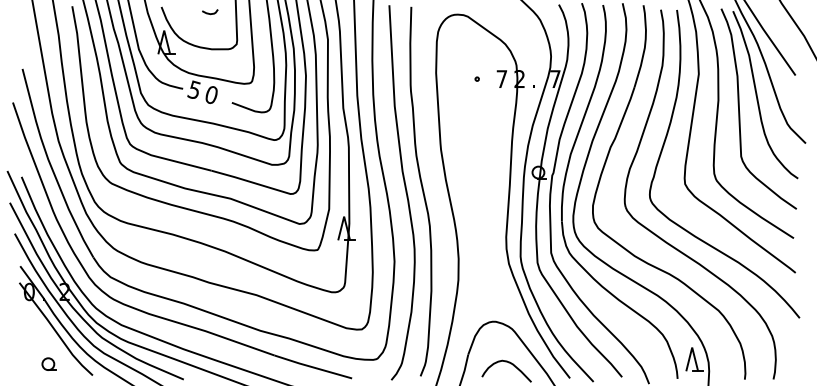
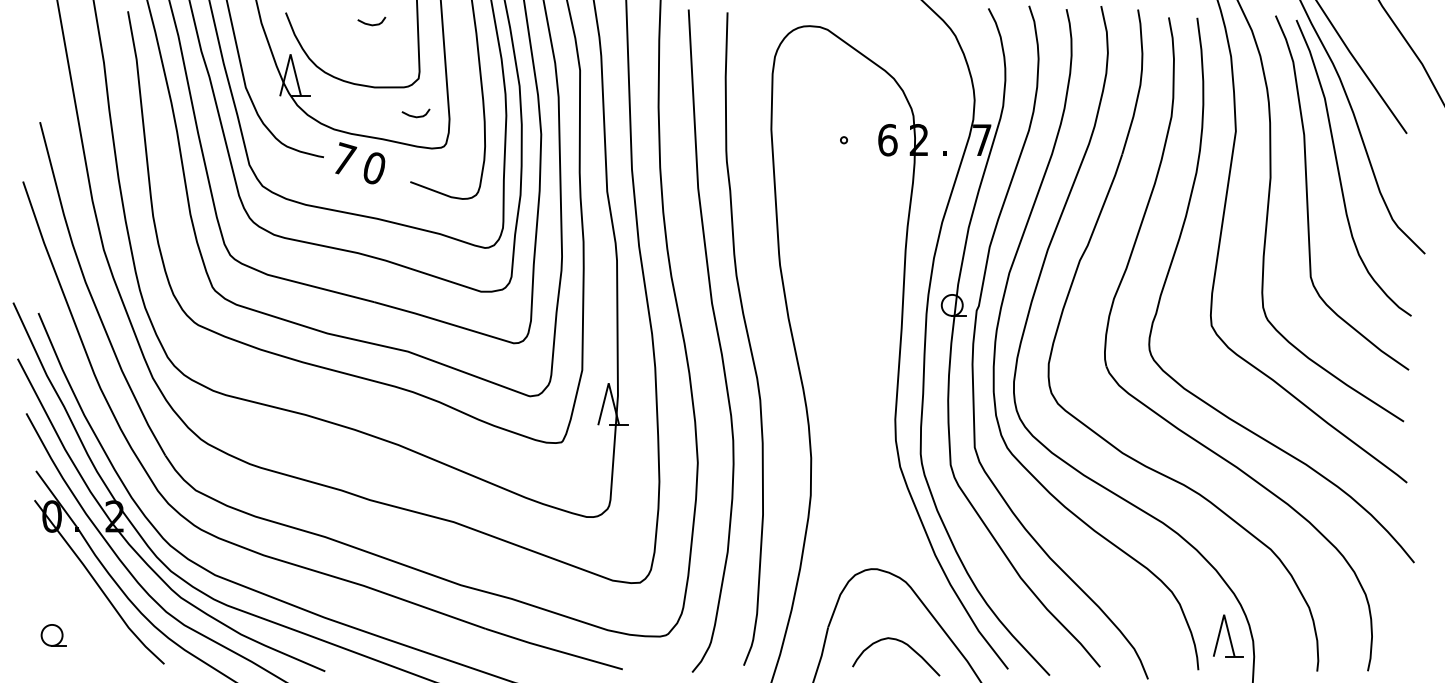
curve: (235, 65) -> (416, 116), added
text: (501, 79) -> (886, 140), 7 -> 6
text: (194, 89) -> (344, 158), 5 -> 7
part: (48, 363) -> (52, 634), moved

